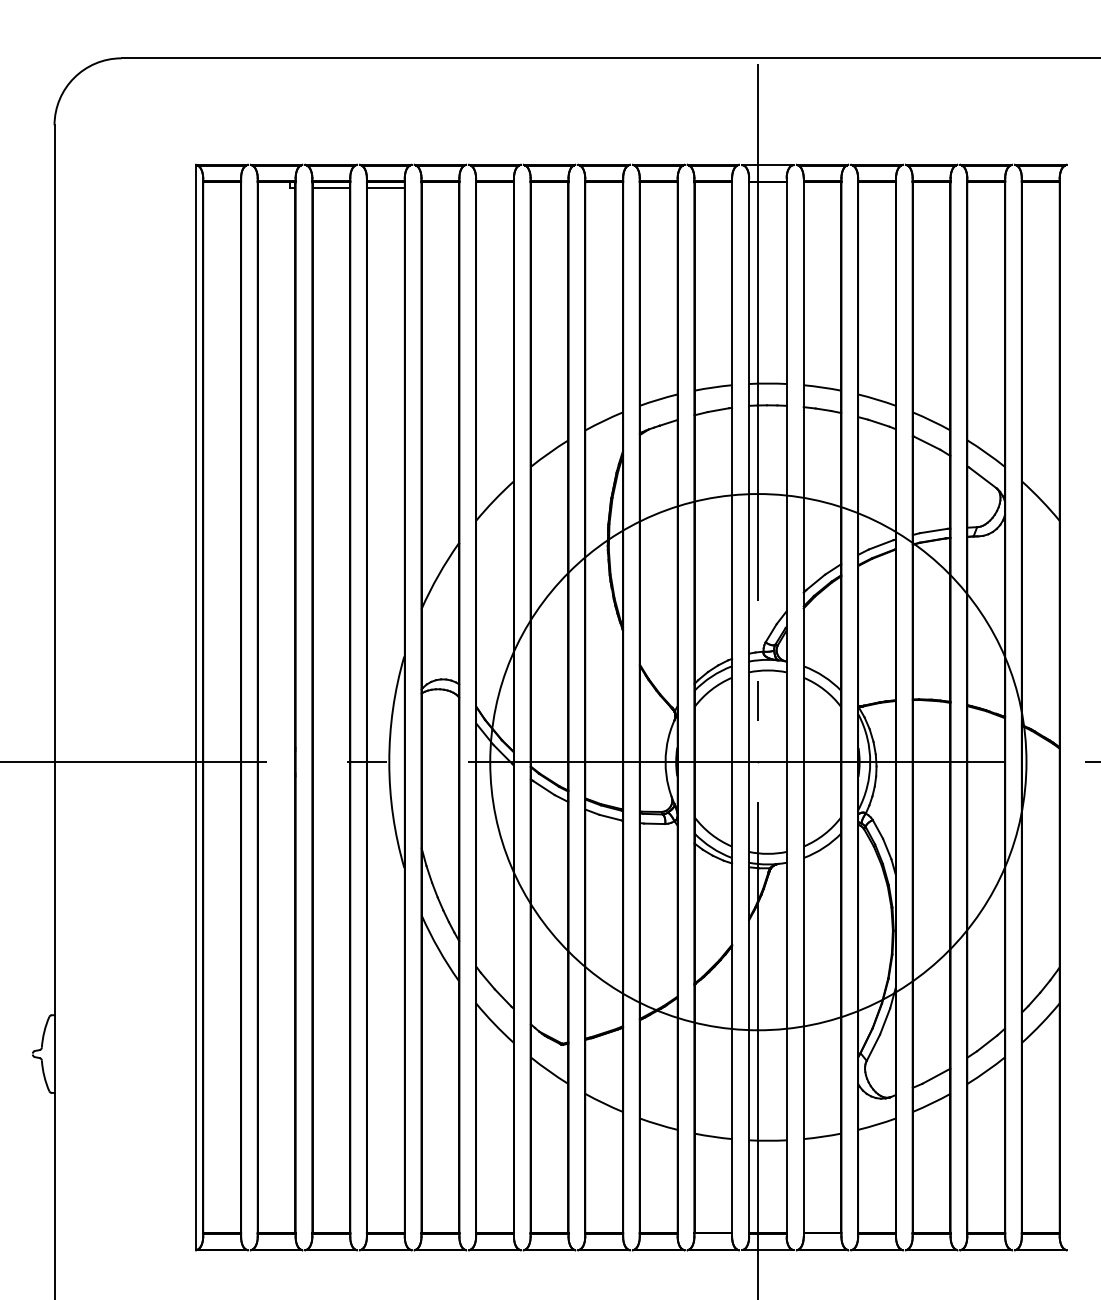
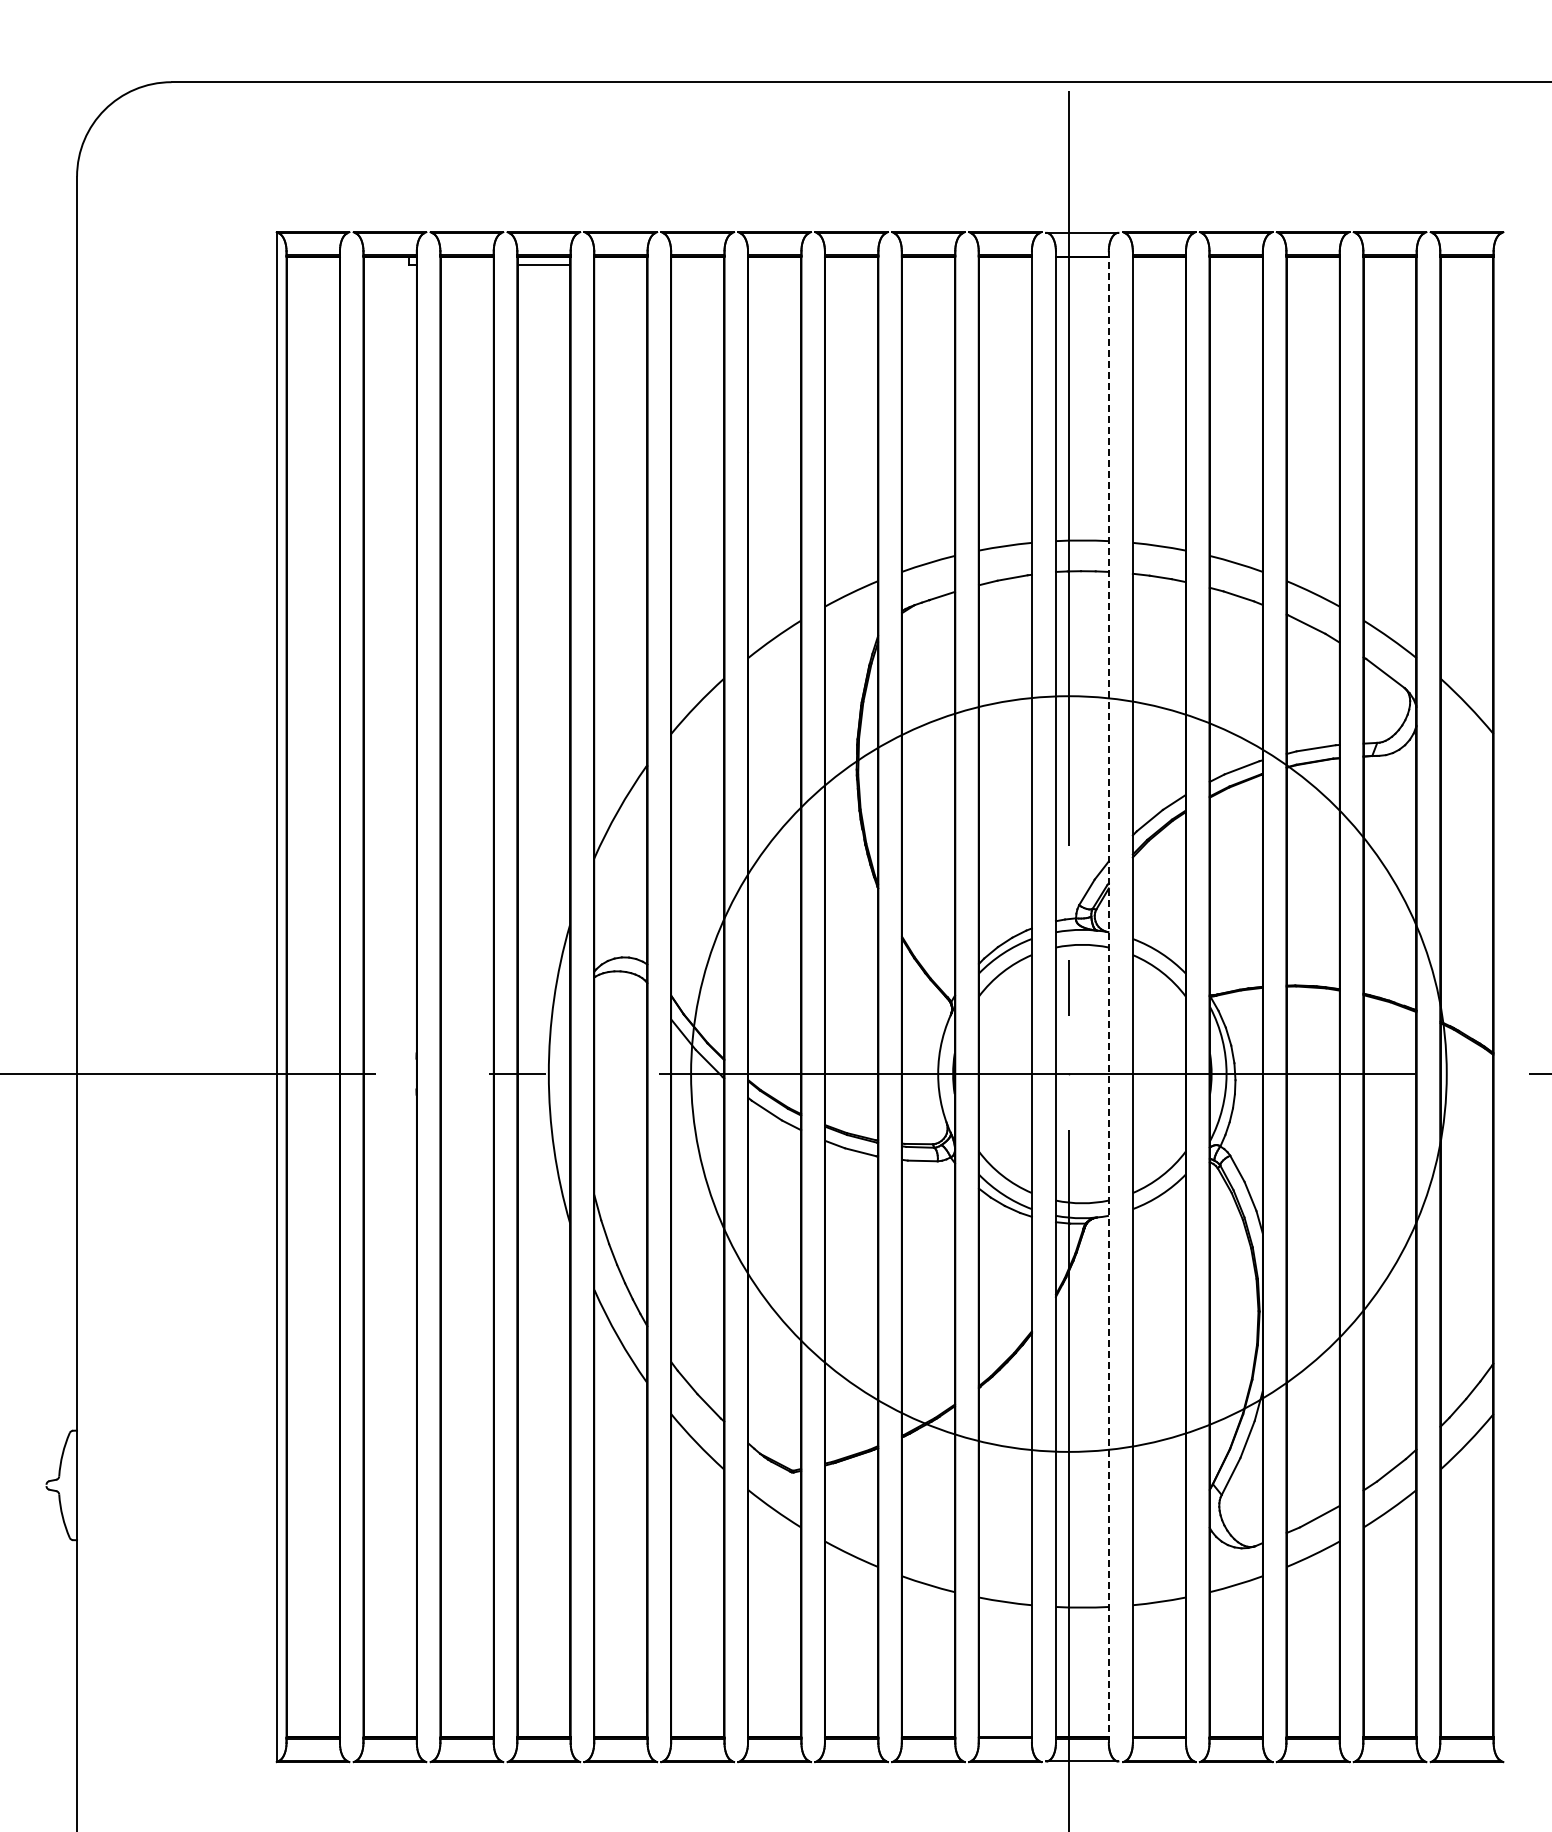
line: (330, 187) -> (466, 264), removed
line: (786, 707) -> (1108, 997), solid -> dashed

